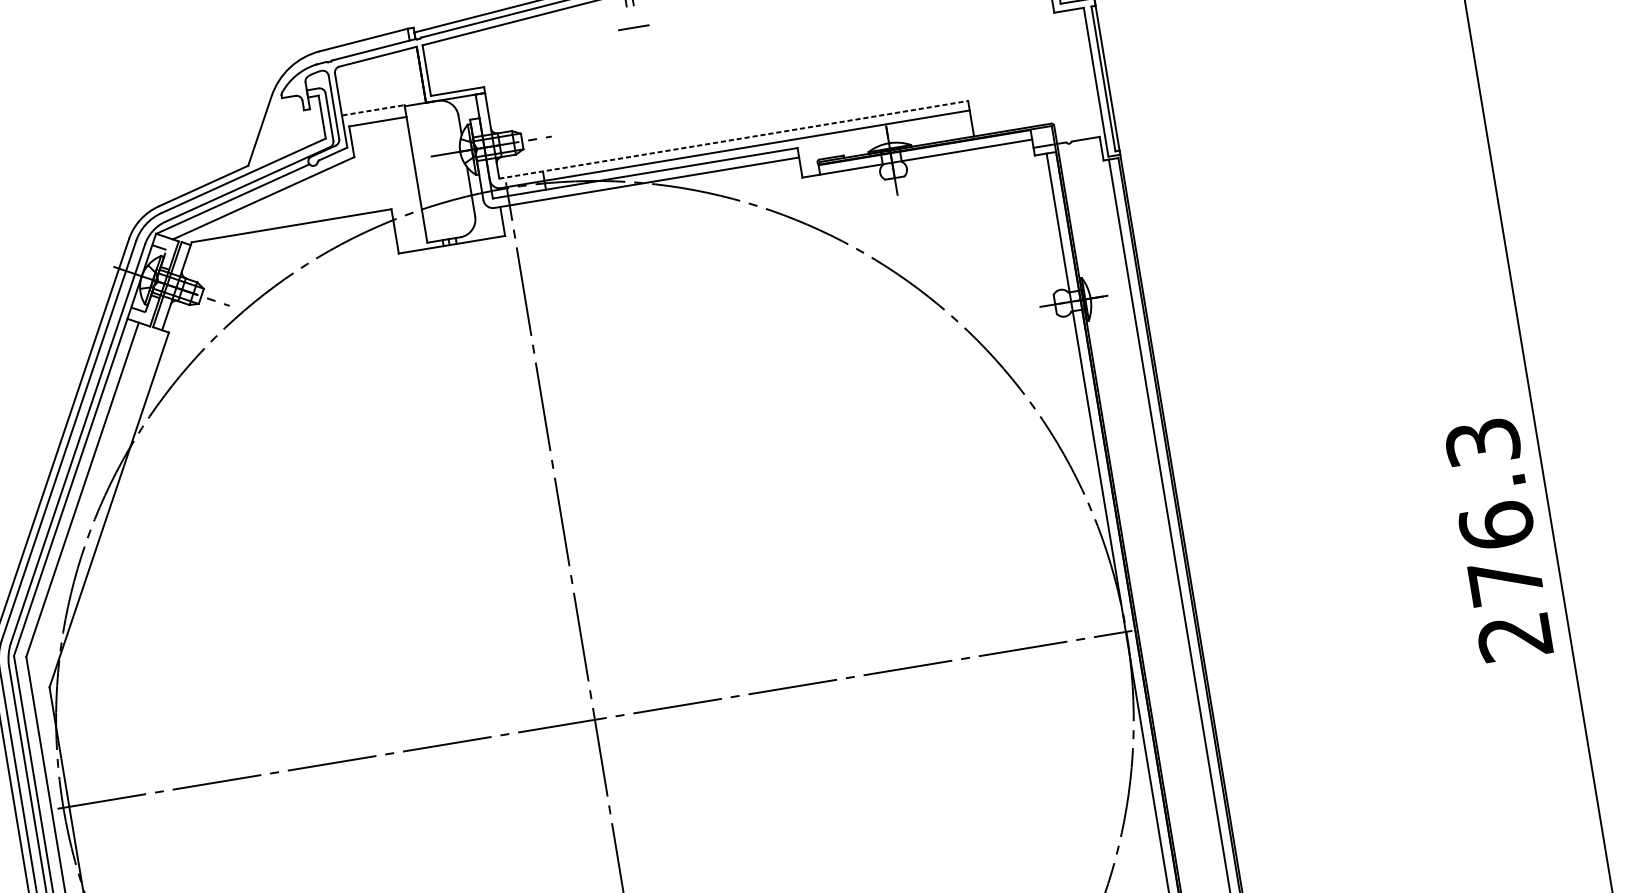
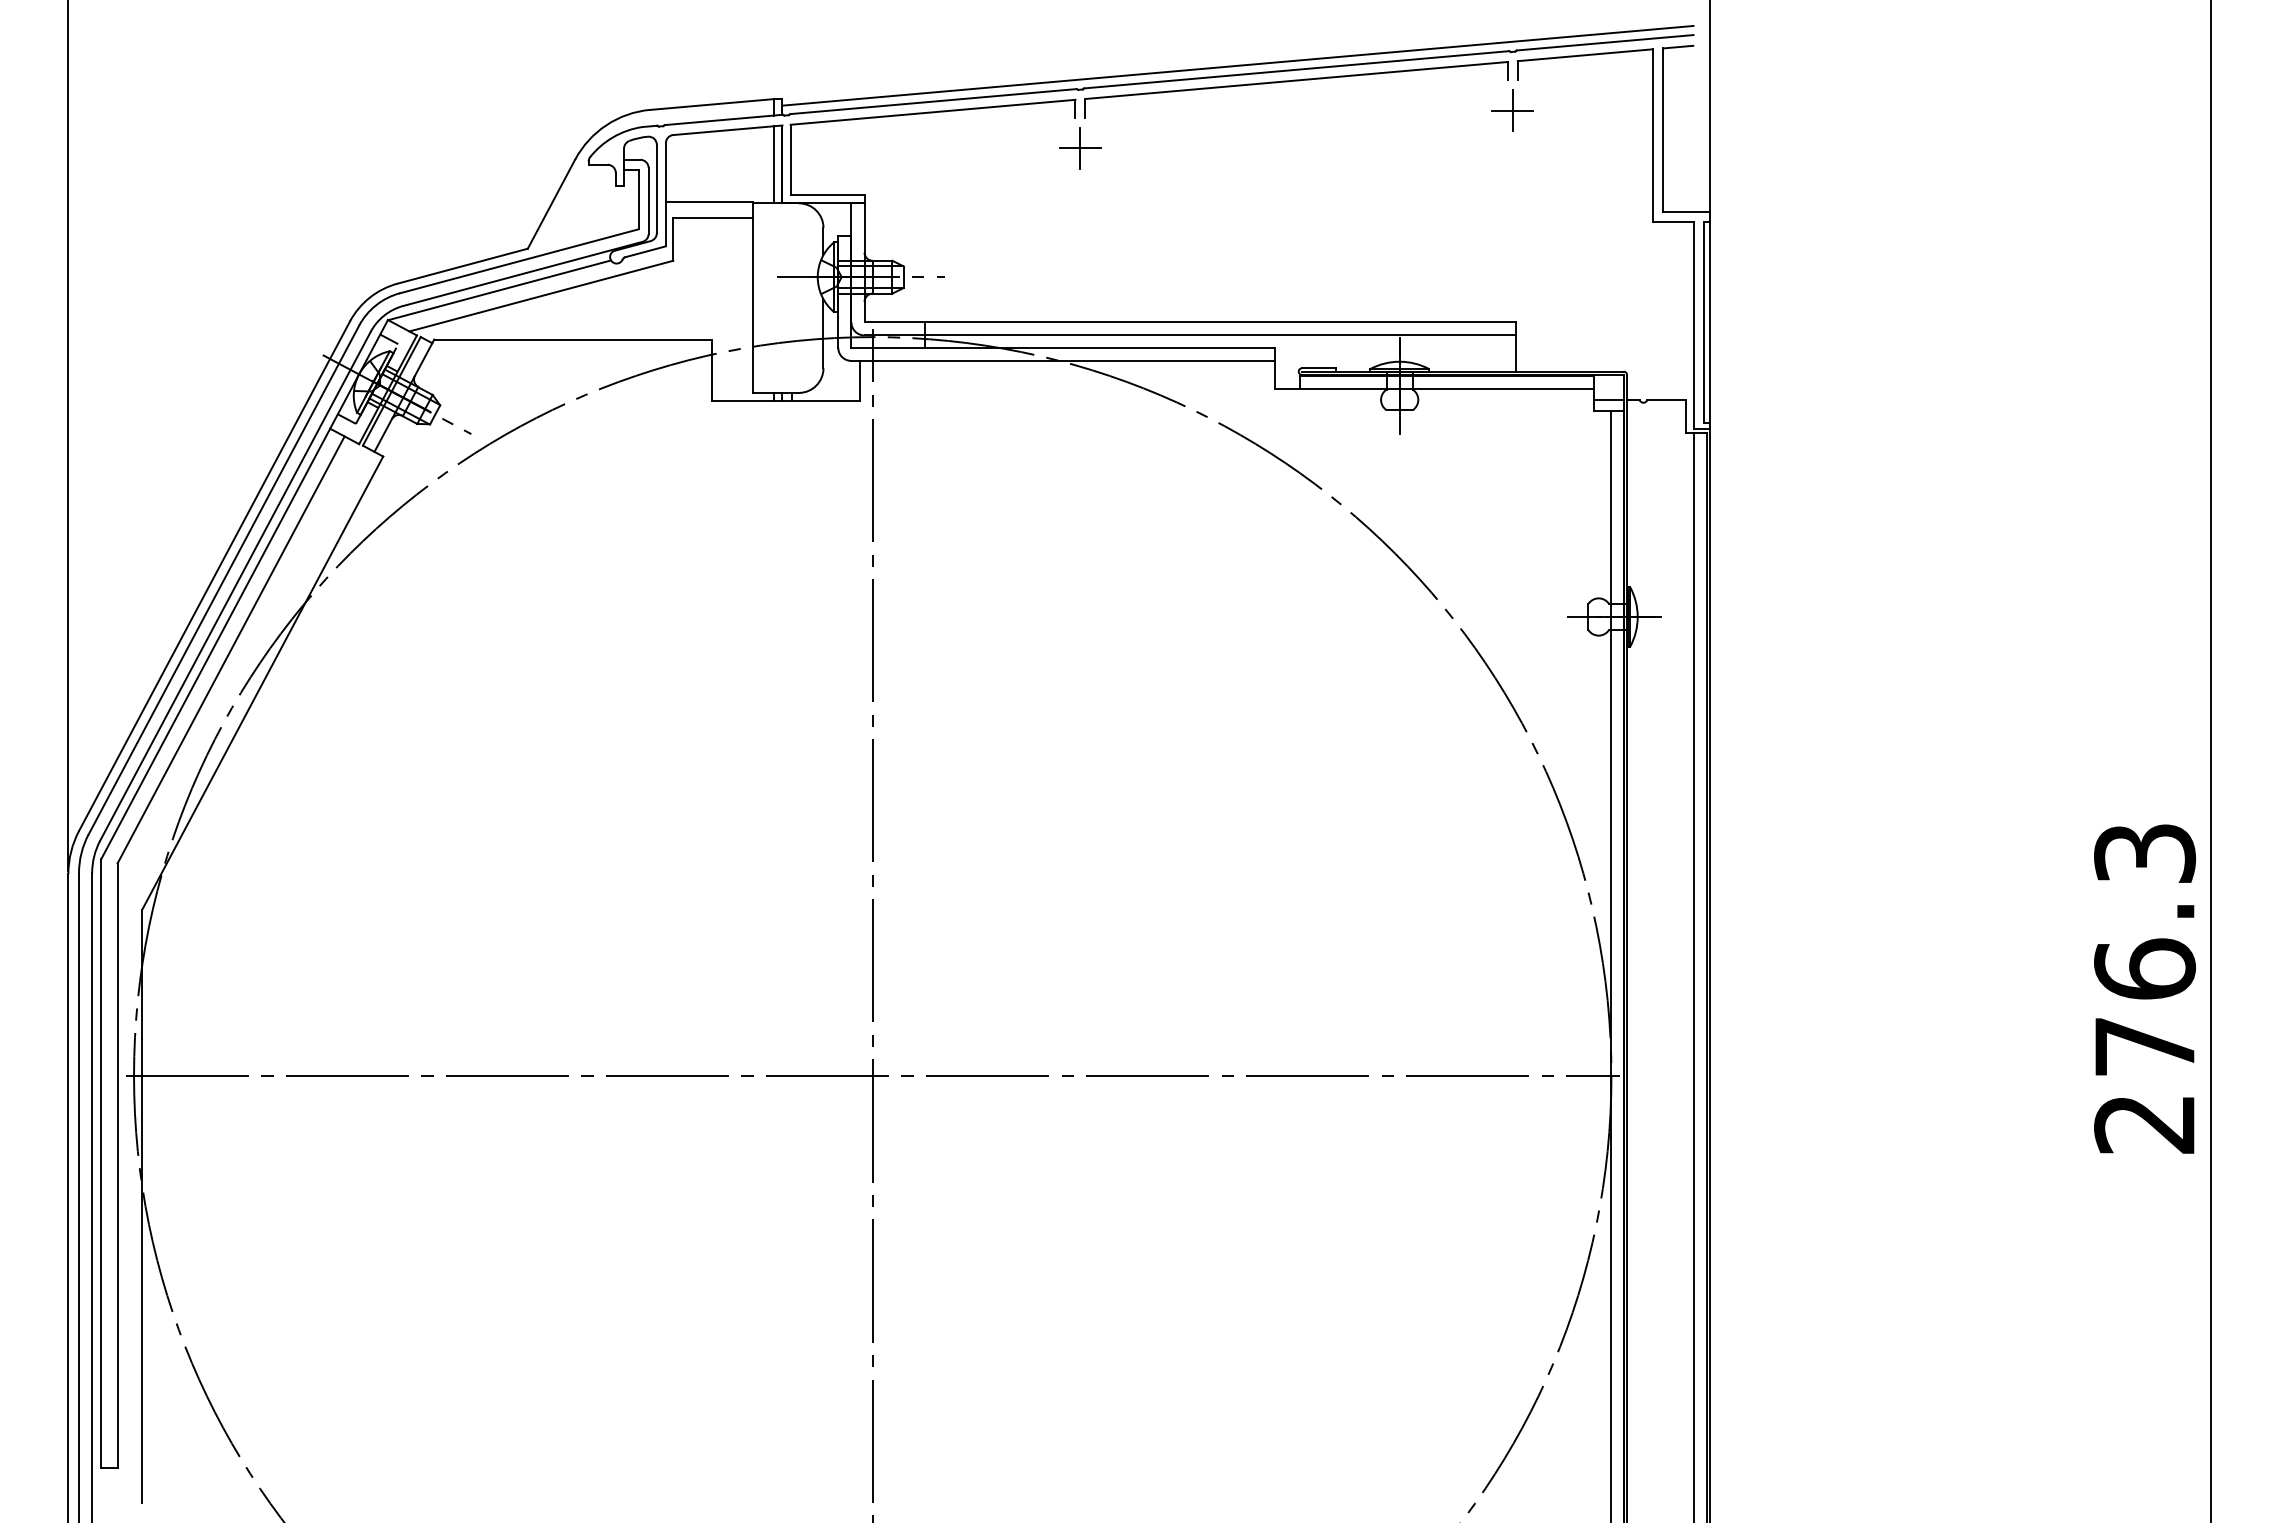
line: (633, 27) -> (1080, 147), added
line: (415, 75) -> (774, 164), added
line: (374, 110) -> (710, 201), dashed -> solid
line: (733, 139) -> (1190, 322), dashed -> solid
text: (1499, 539) -> (2145, 988), moved

